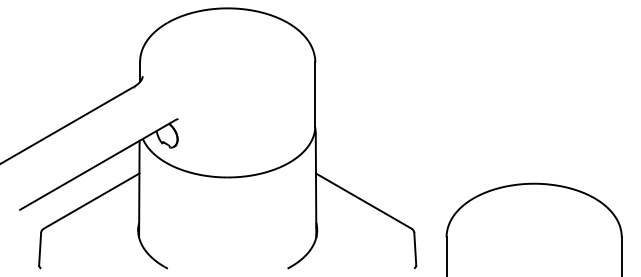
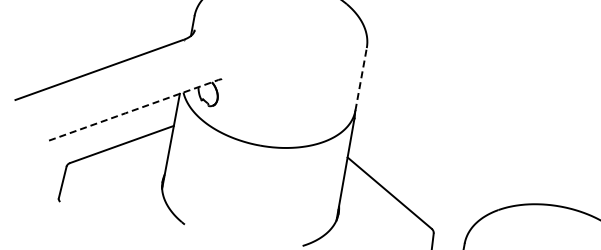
line: (315, 94) -> (361, 79), solid -> dashed
line: (96, 165) -> (133, 110), solid -> dashed

